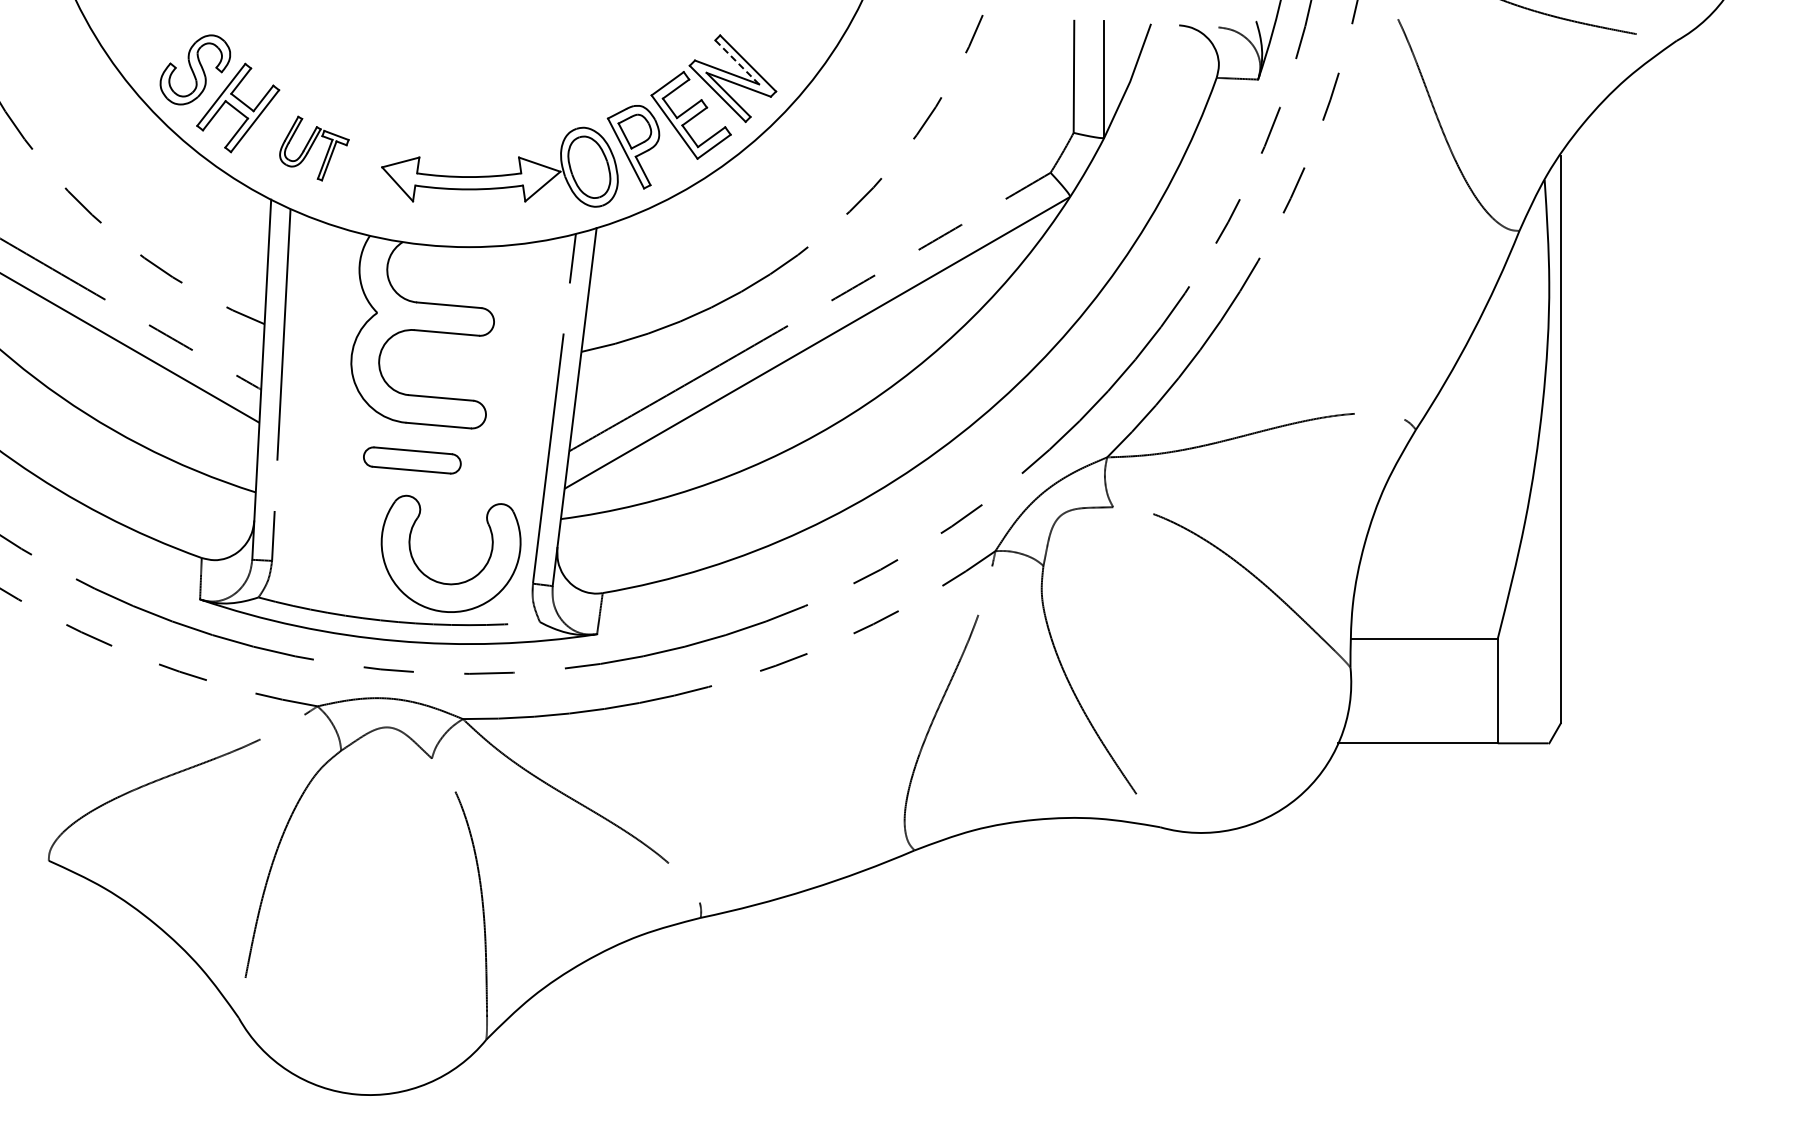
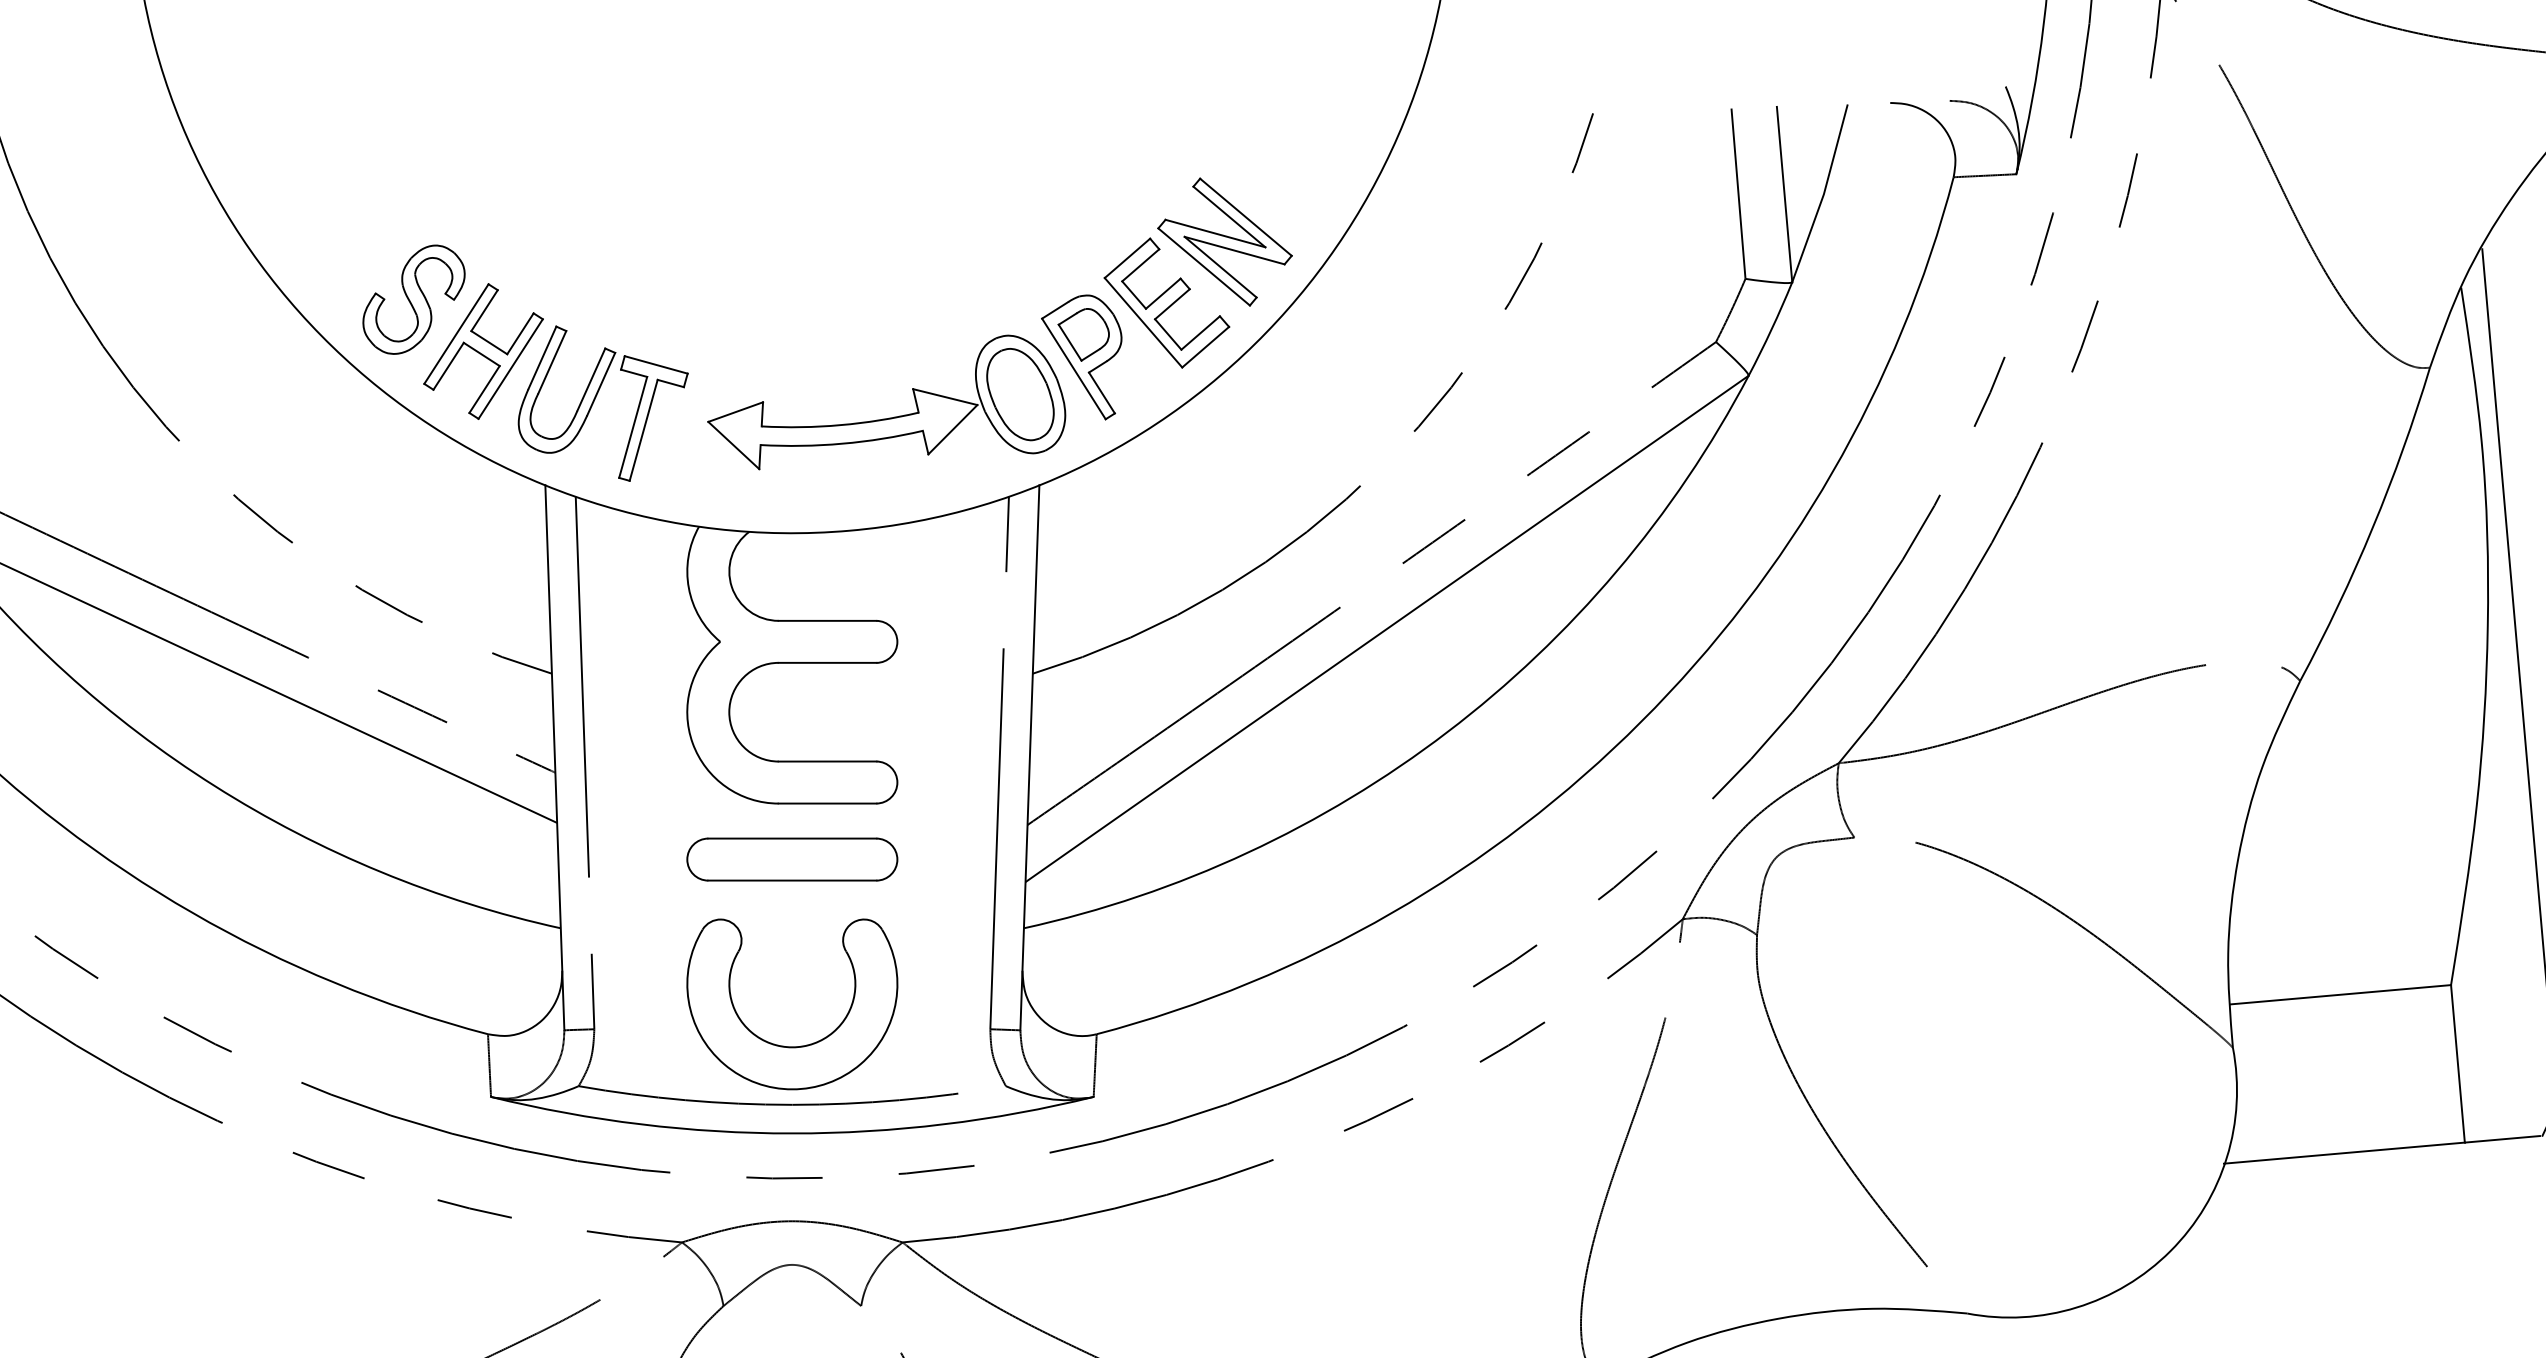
line: (736, 62) -> (1228, 217), dashed -> solid
part: (314, 148) -> (603, 402), size x1.67
part: (412, 460) -> (792, 859), size x1.43
part: (444, 582) -> (787, 1045), moved

